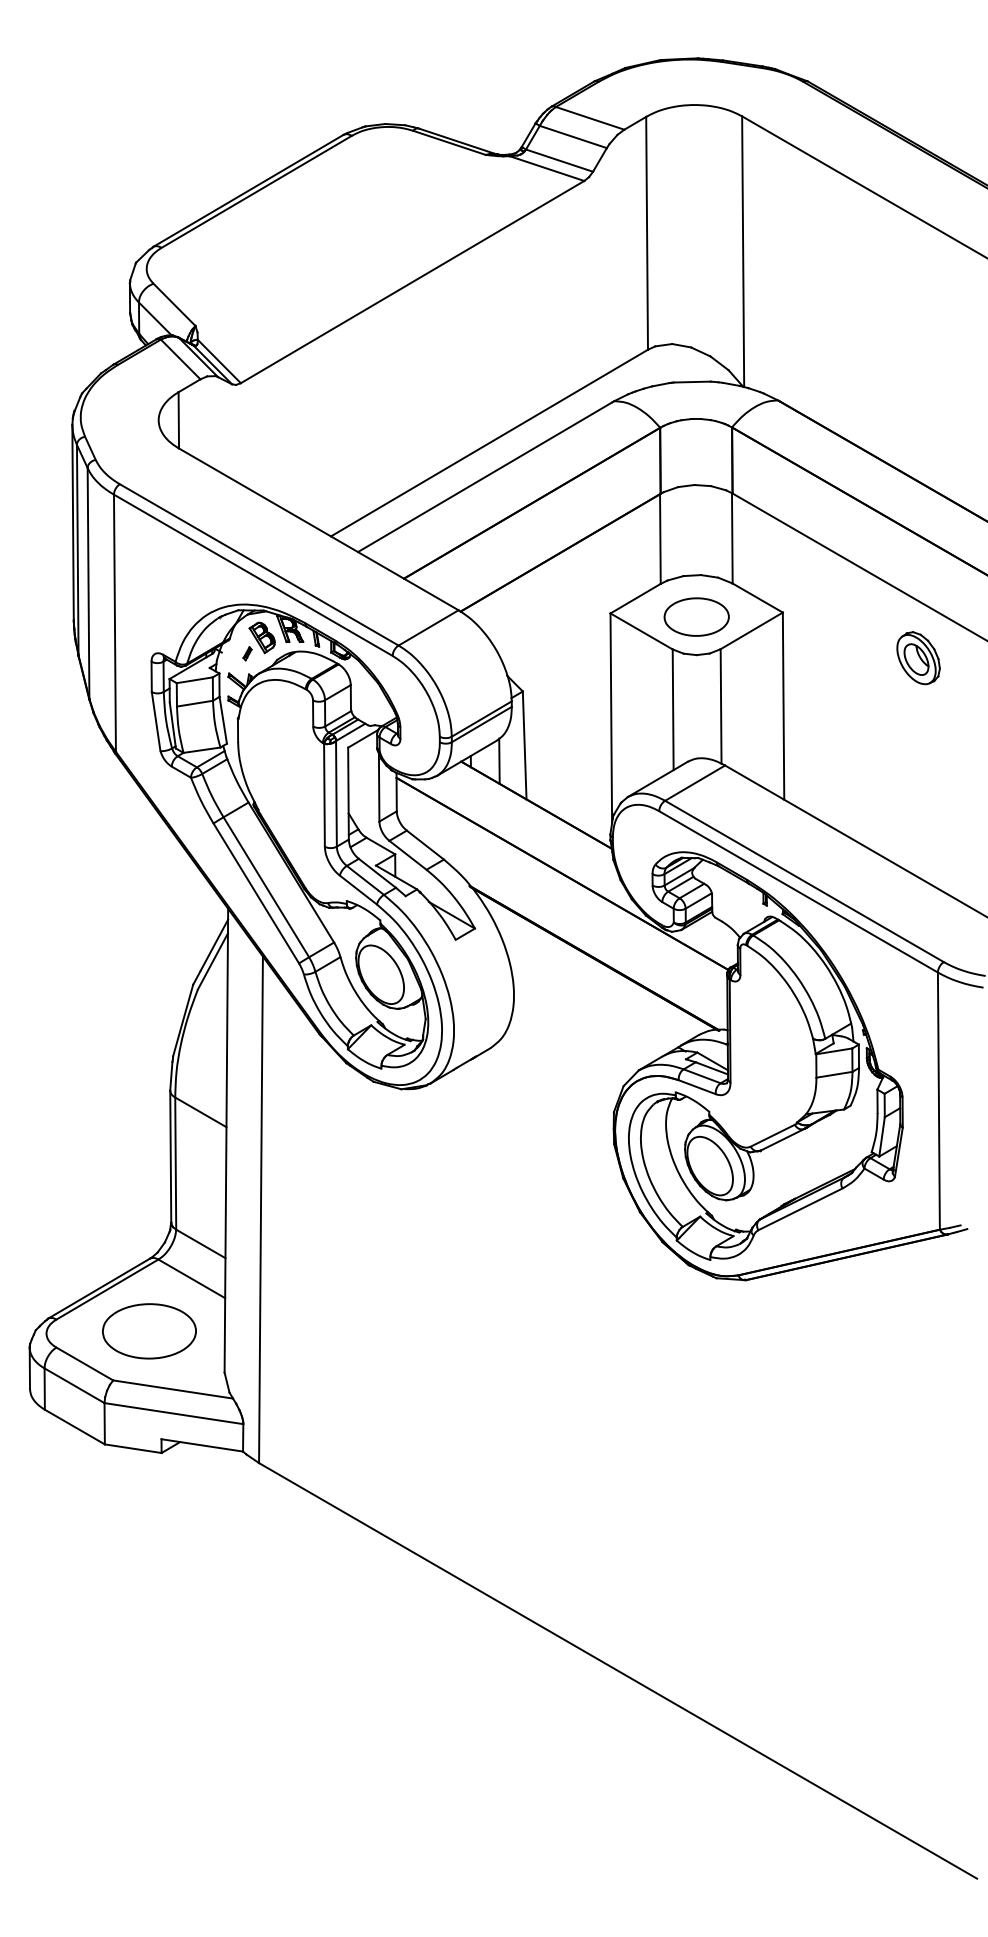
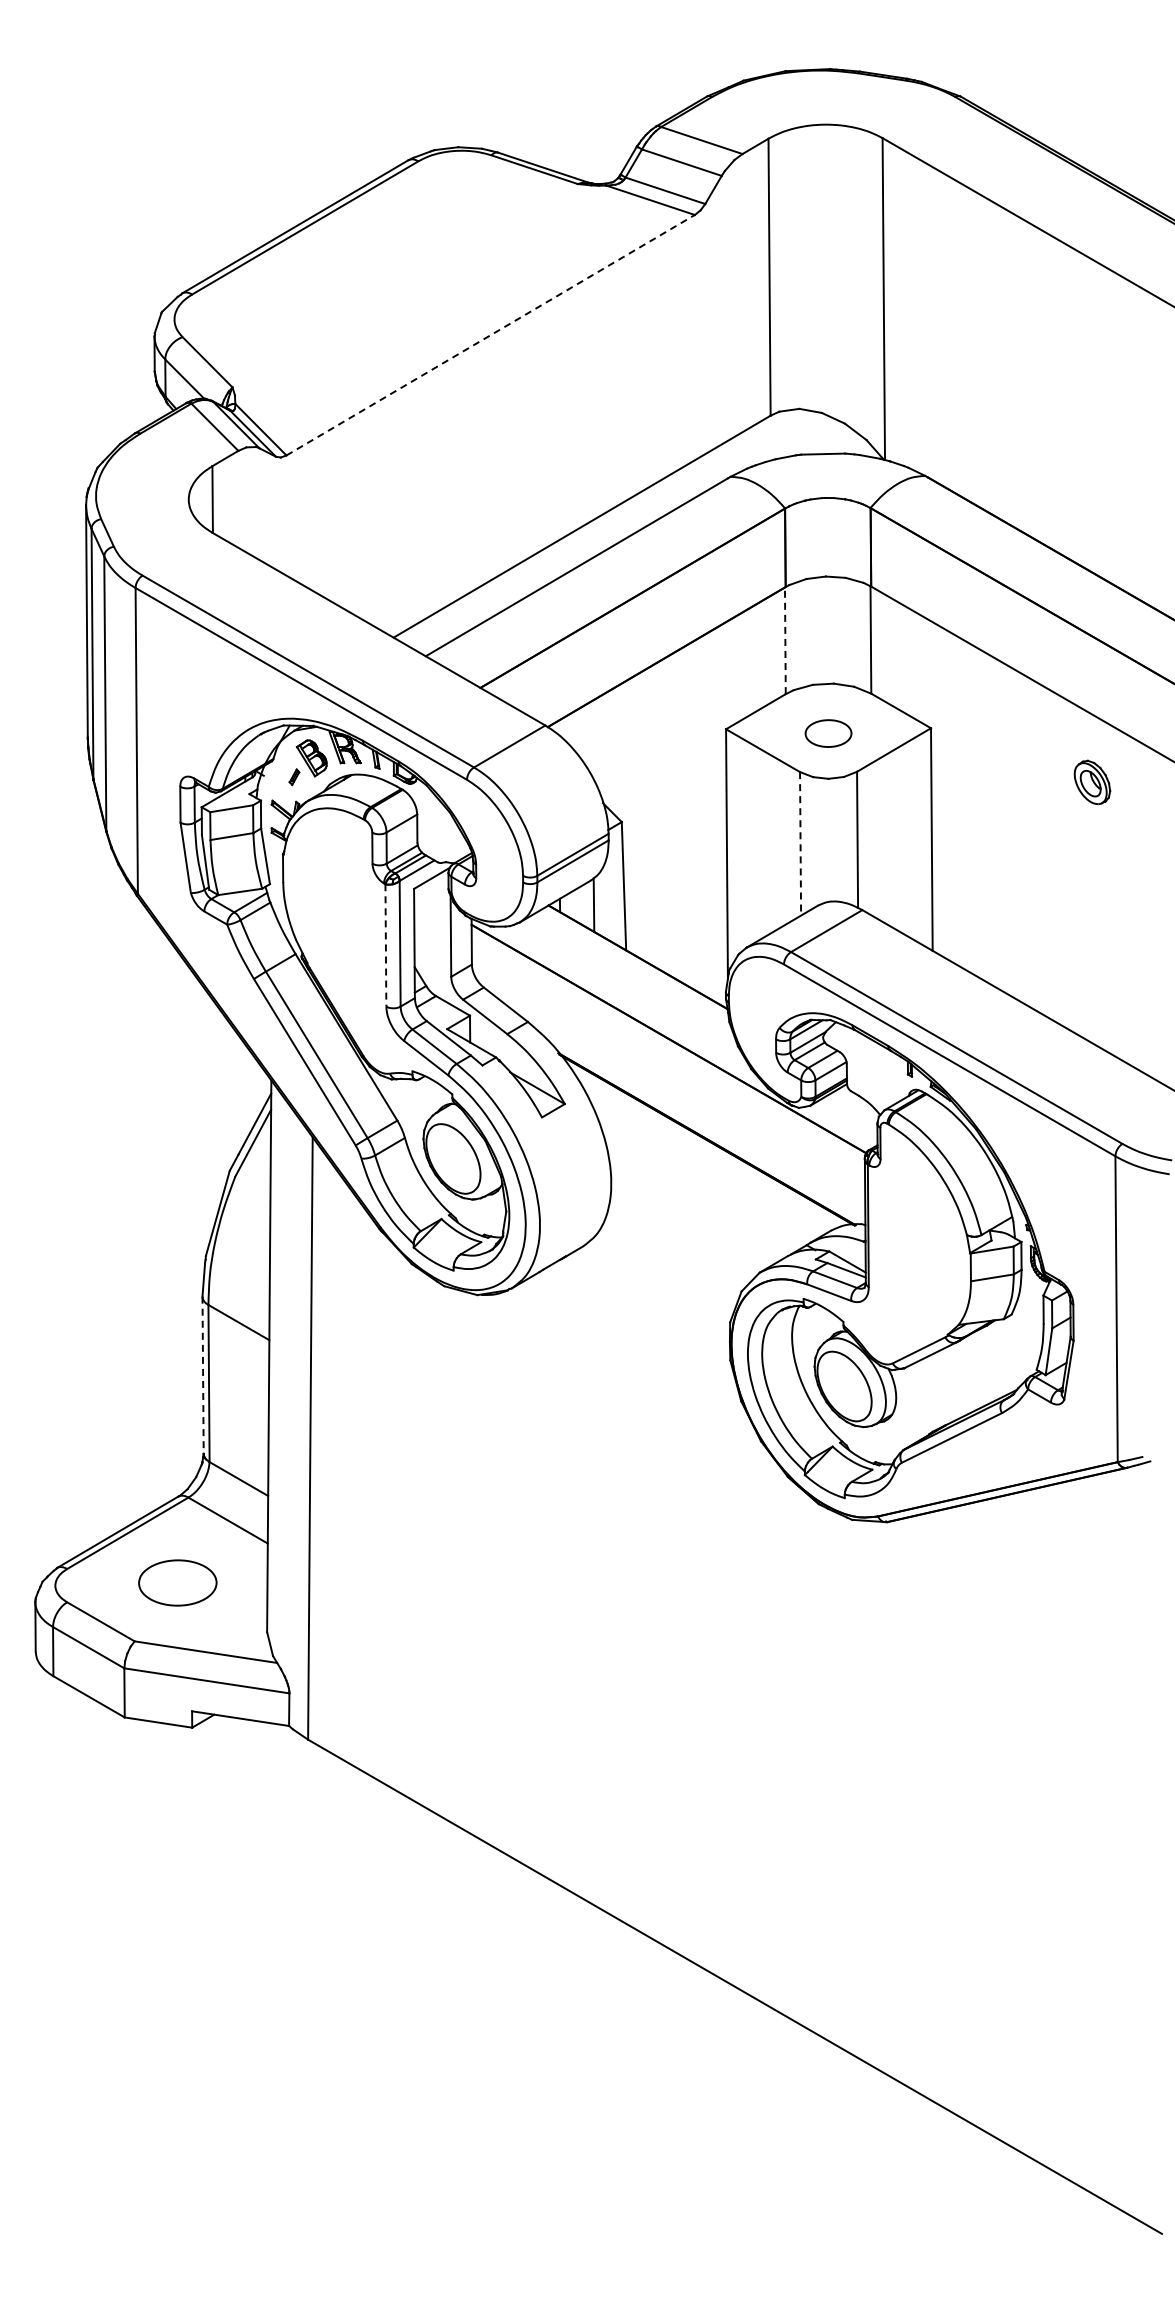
line: (412, 282) -> (490, 335), solid -> dashed
line: (660, 538) -> (785, 640), solid -> dashed
part: (696, 617) -> (828, 733), size x0.6
part: (918, 658) -> (1092, 782), size x0.7
line: (673, 709) -> (800, 843), solid -> dashed
line: (324, 795) -> (385, 945), solid -> dashed
line: (171, 1156) -> (203, 1375), solid -> dashed
part: (149, 1330) -> (177, 1582), size x0.7

